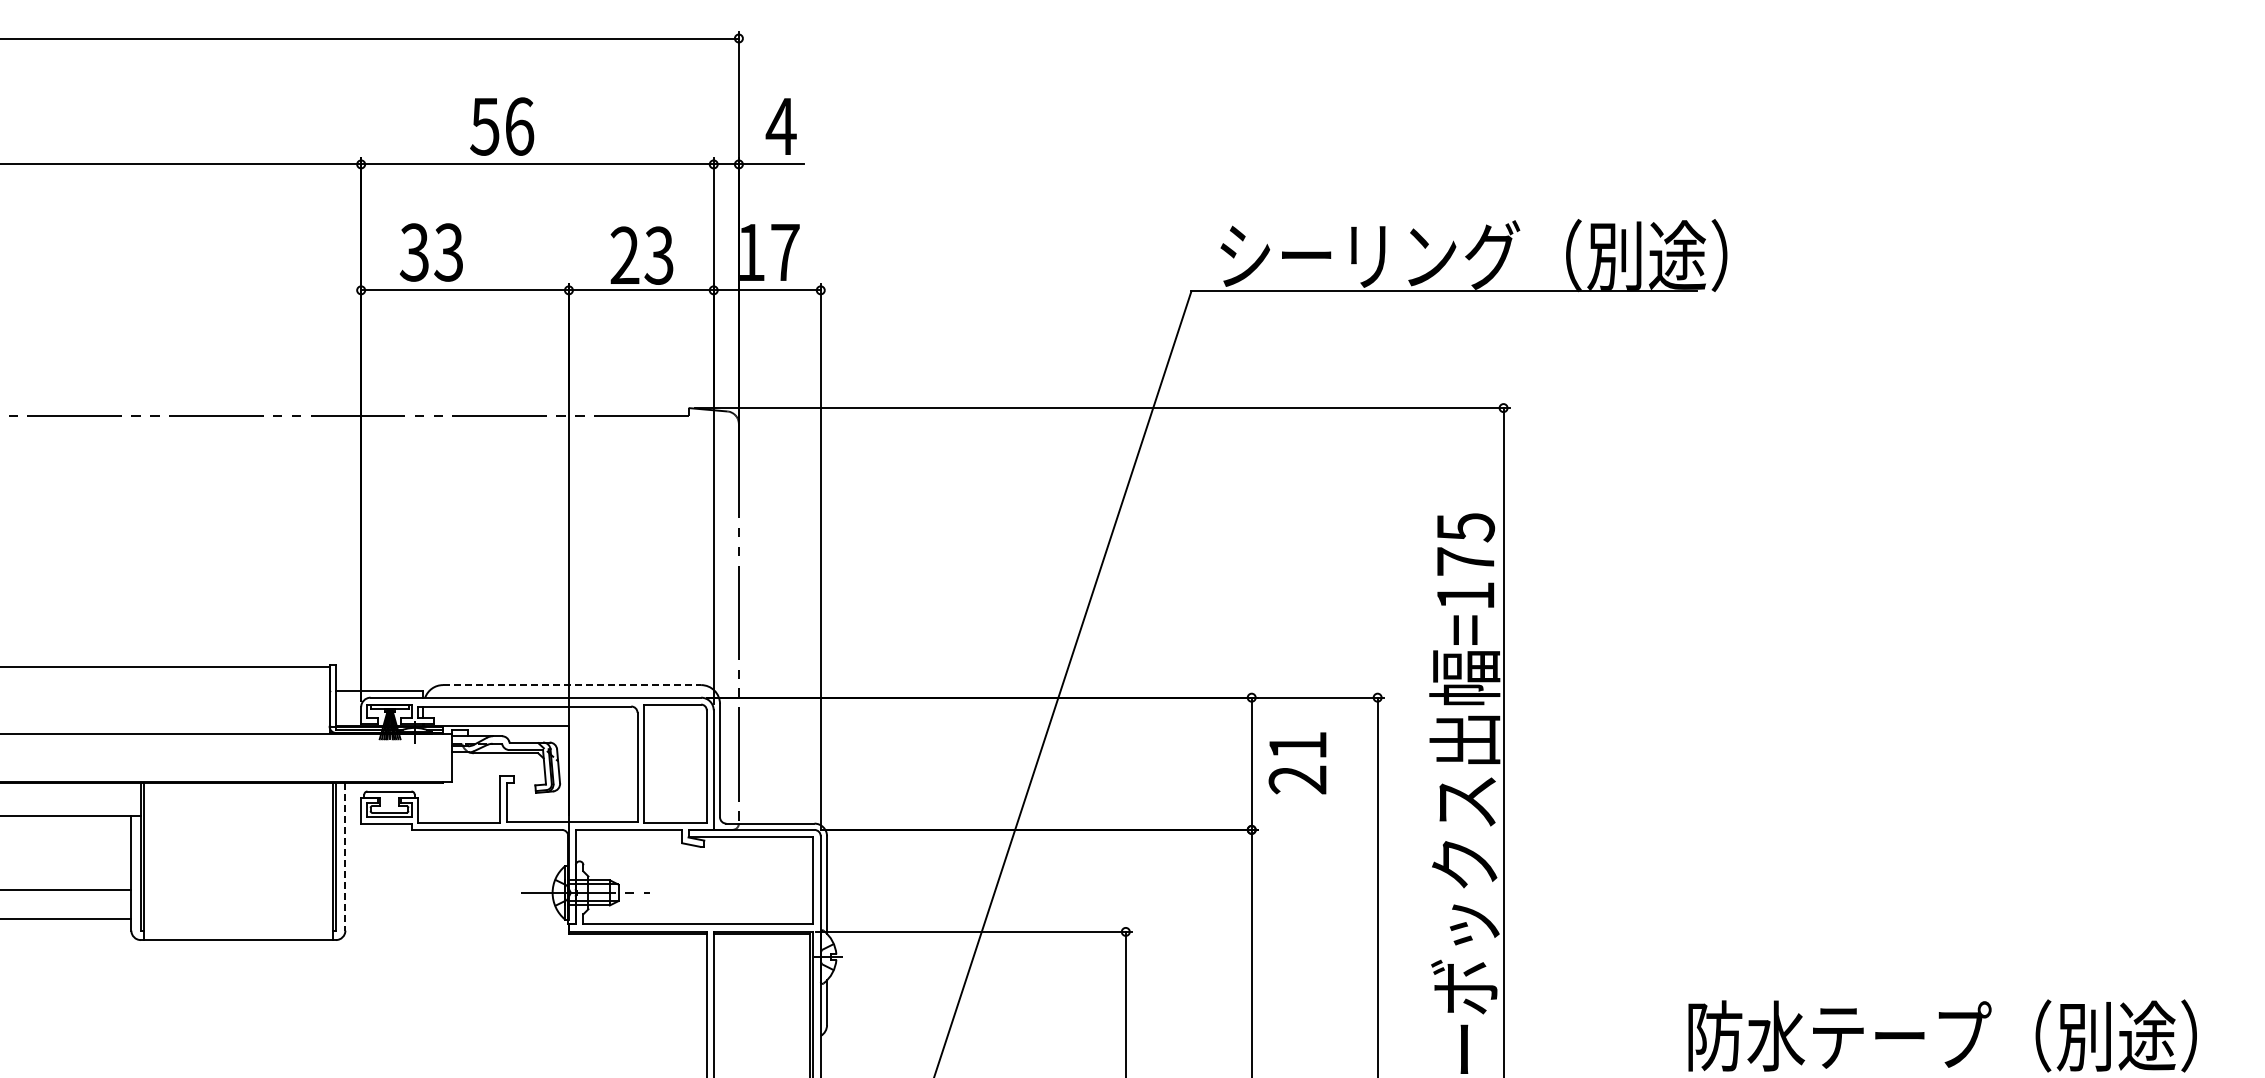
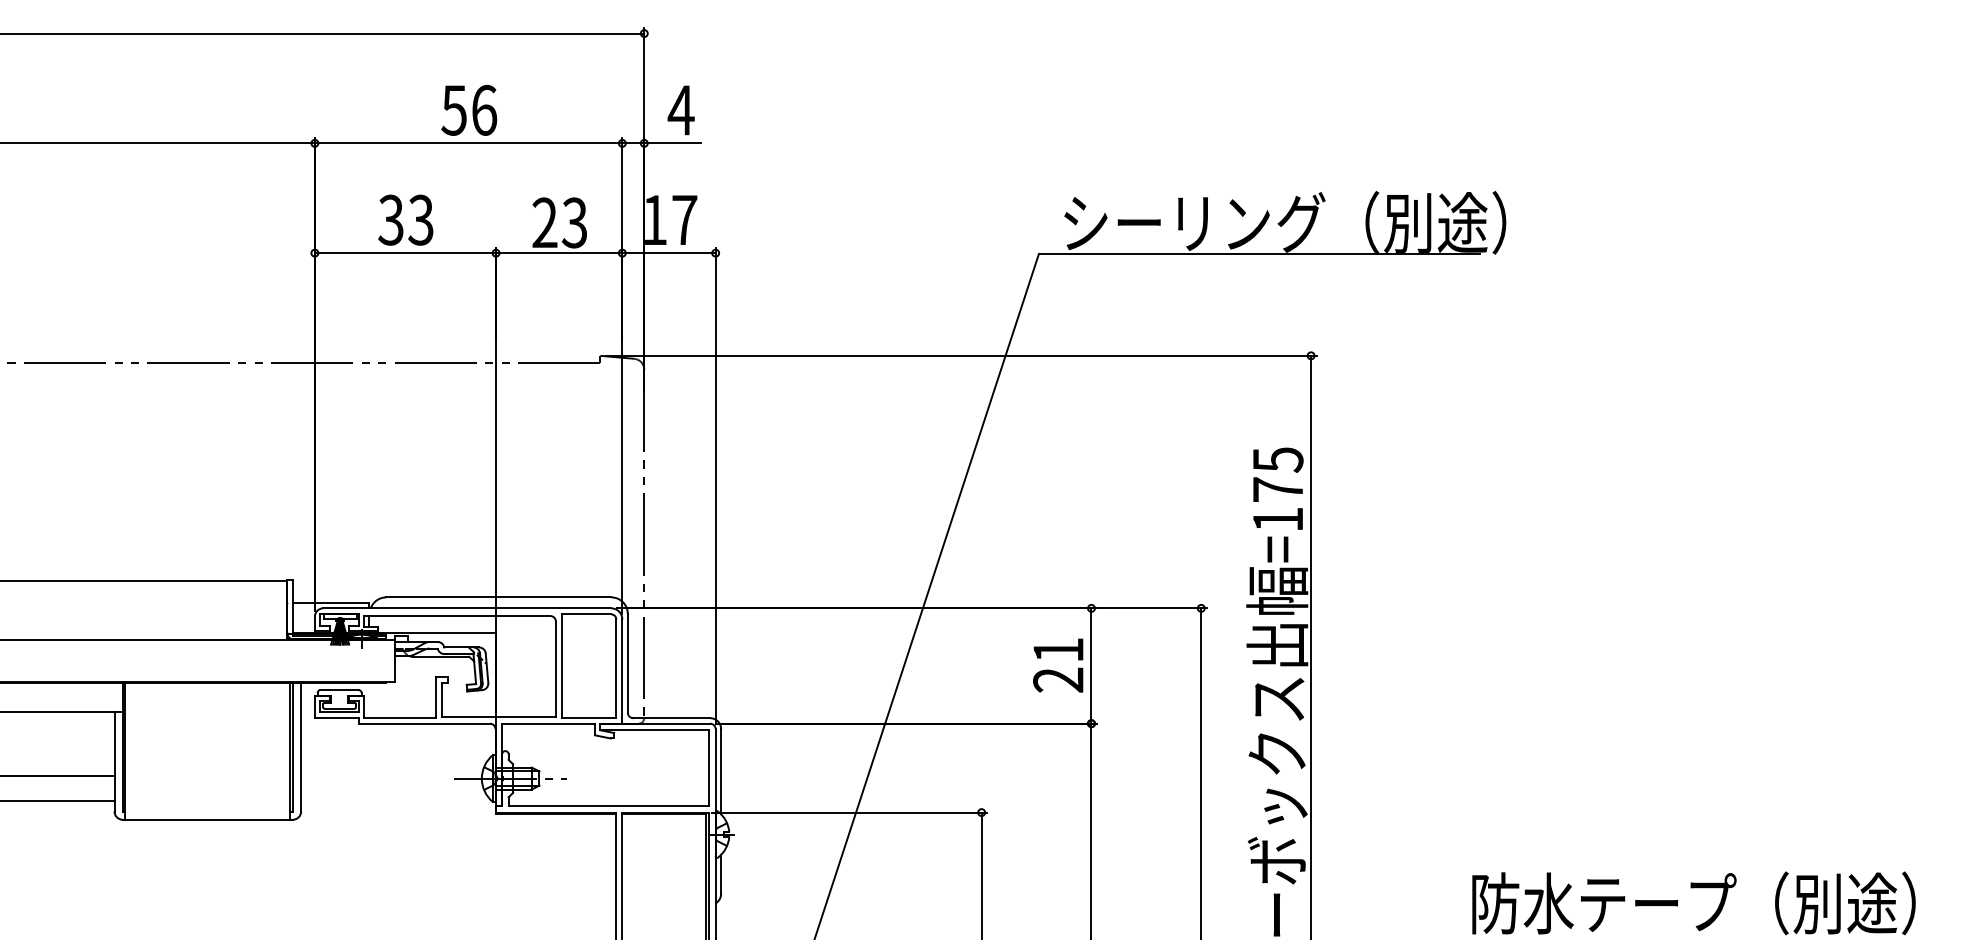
text: (502, 126) -> (469, 110), moved
text: (430, 252) -> (405, 220), moved
line: (572, 685) -> (499, 597), dashed -> solid
text: (1297, 763) -> (1058, 665), moved
line: (345, 856) -> (301, 746), dashed -> solid

